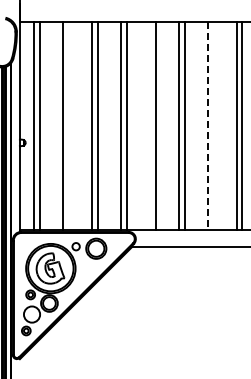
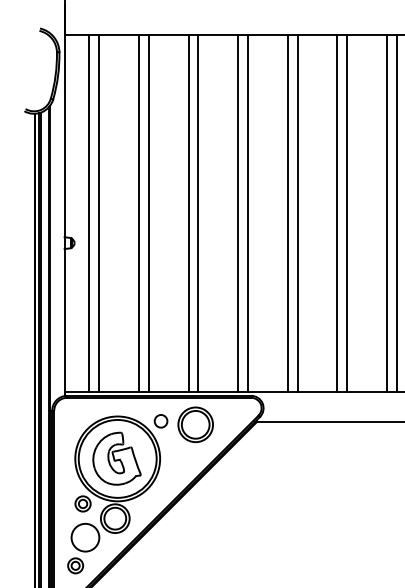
line: (69, 125) -> (149, 213), added
line: (149, 125) -> (286, 213), added
line: (207, 125) -> (386, 213), dashed -> solid
line: (213, 125) -> (396, 213), added

